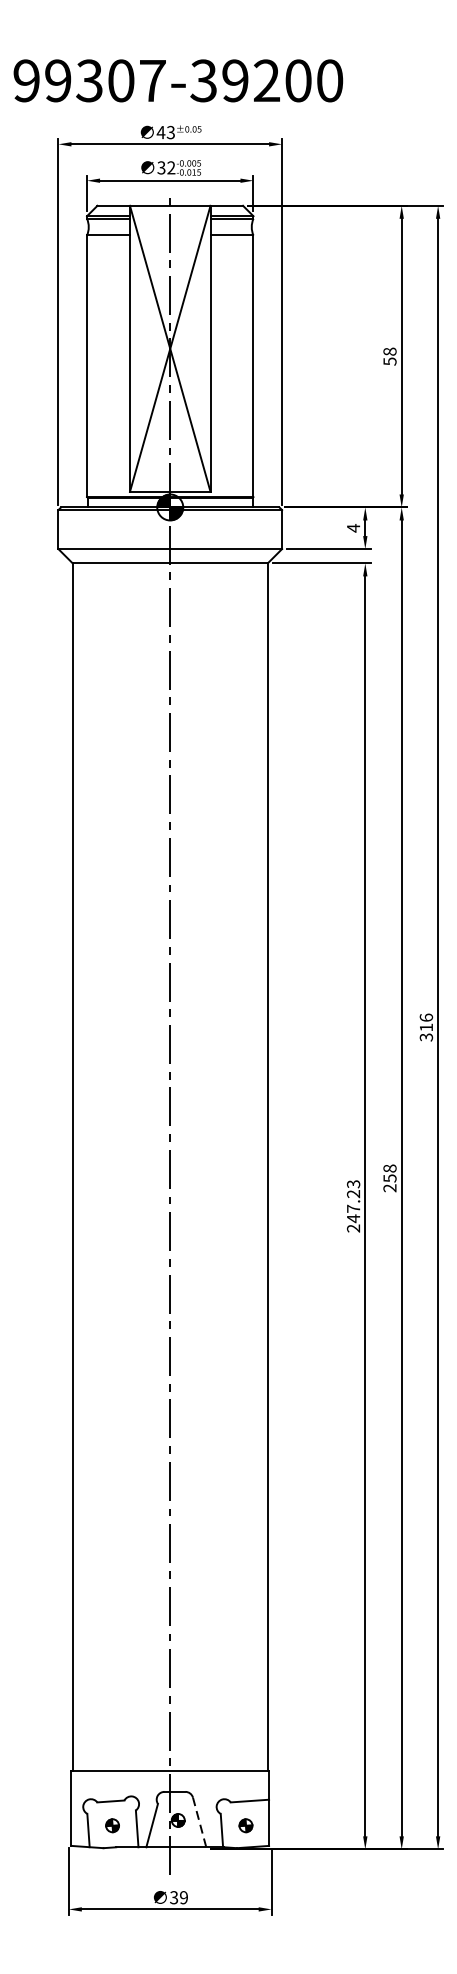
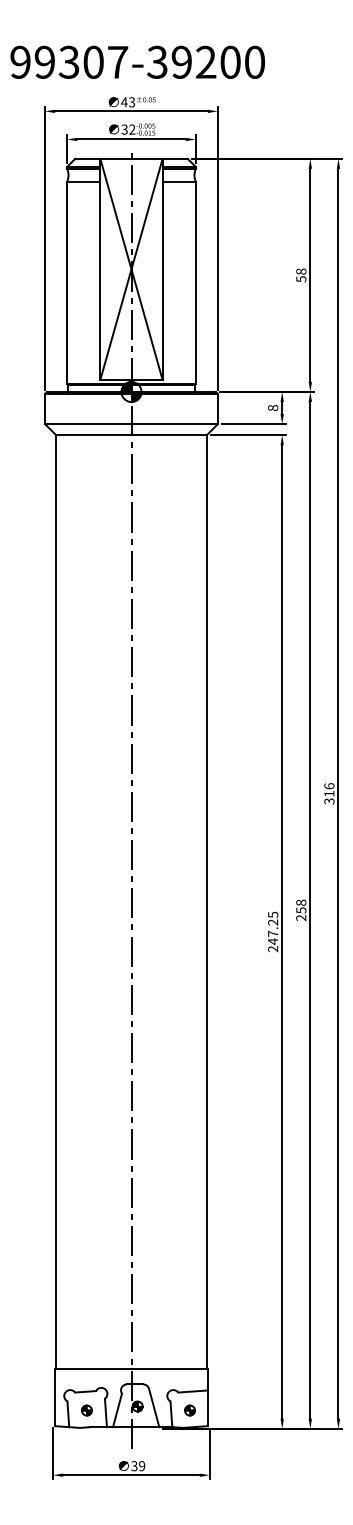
text: (354, 527) -> (273, 407), 4 -> 8
text: (352, 1183) -> (272, 914), 247.23 -> 247.25
line: (200, 1823) -> (154, 1408), dashed -> solid

